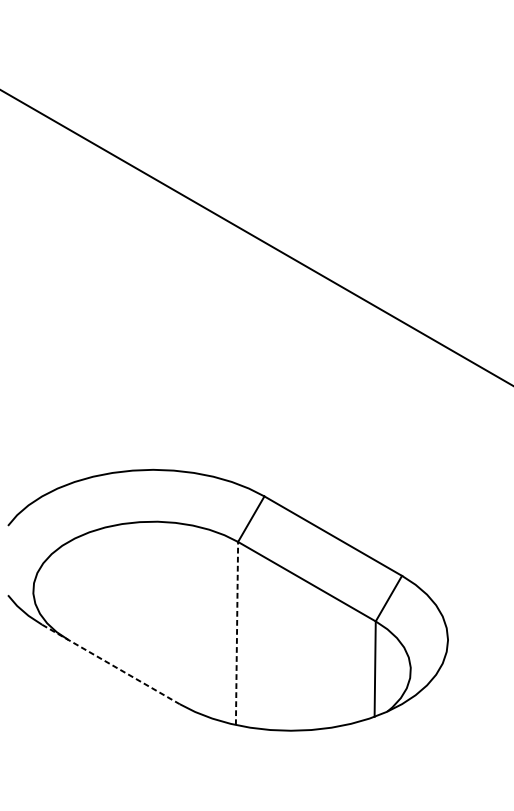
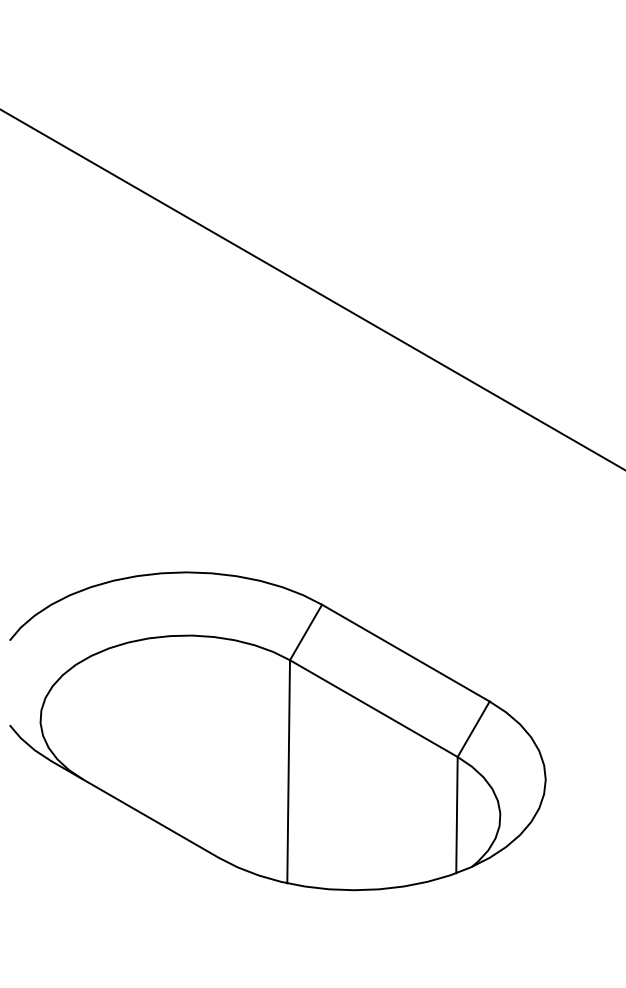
line: (236, 633) -> (288, 771), dashed -> solid
line: (111, 664) -> (135, 809), dashed -> solid

